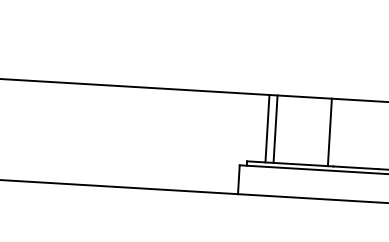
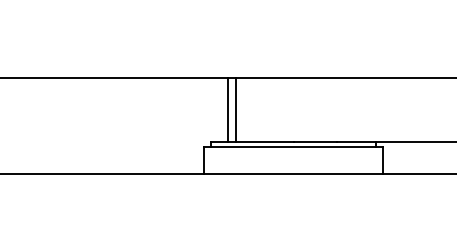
line: (330, 131) -> (288, 109), removed

